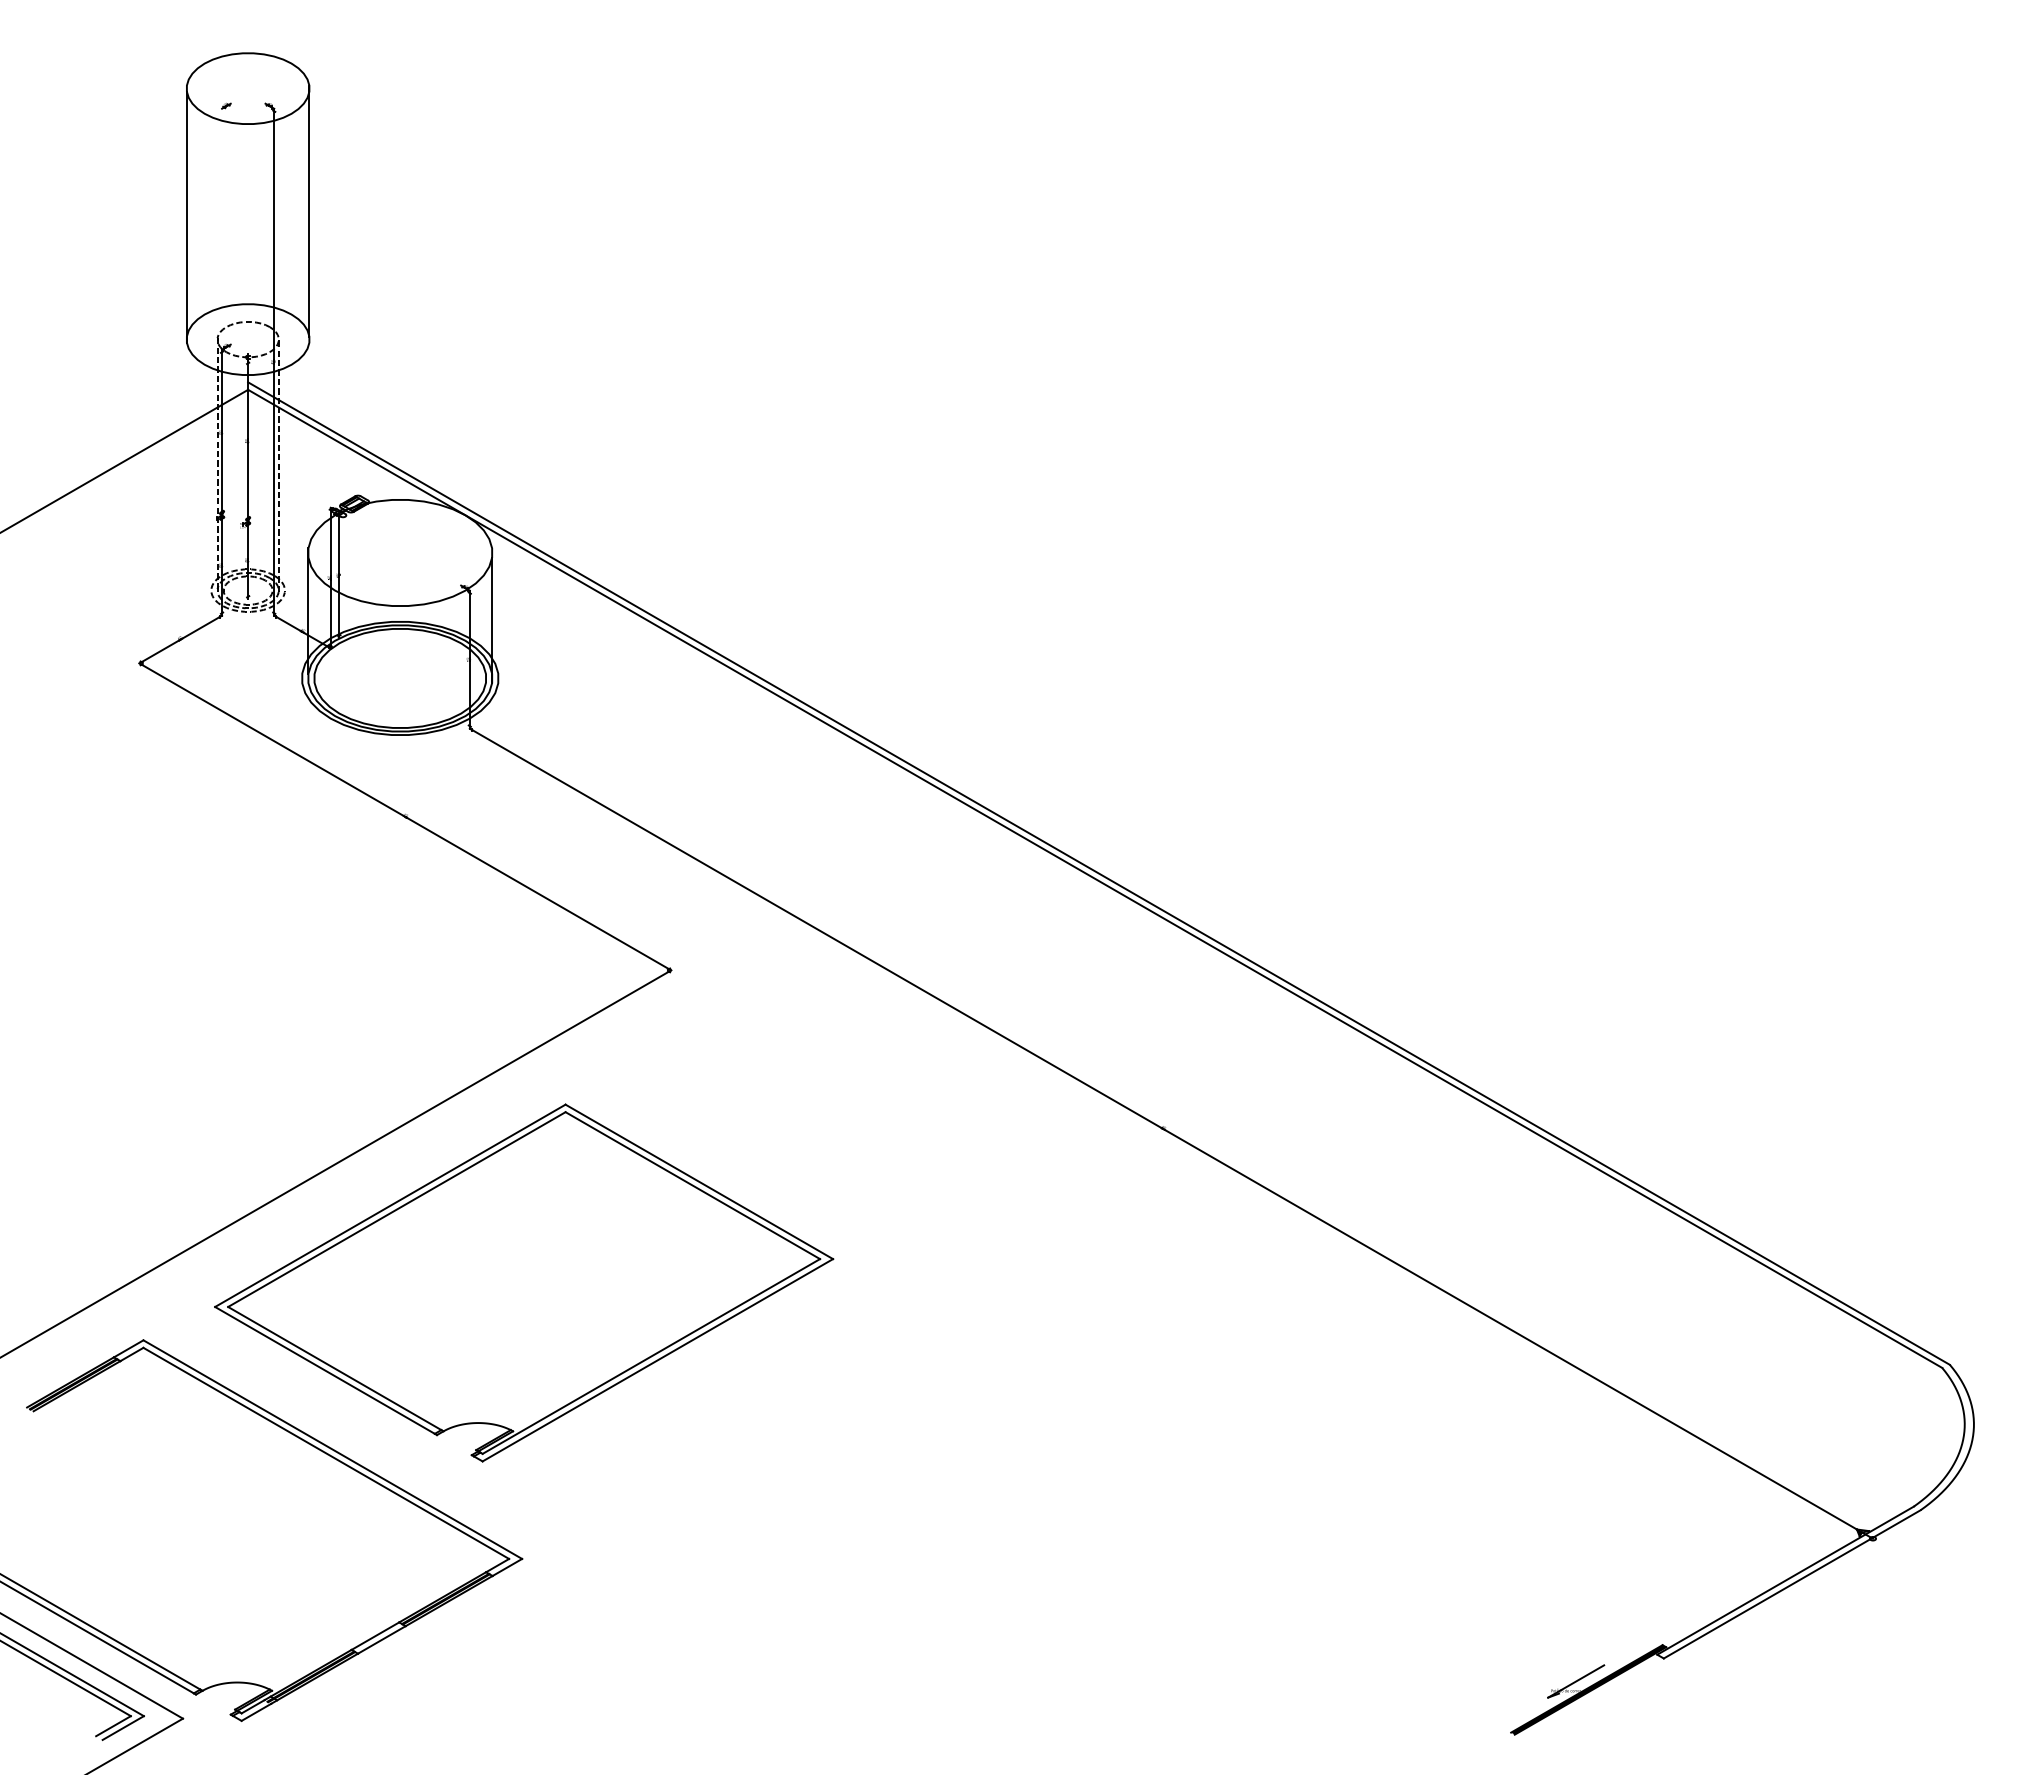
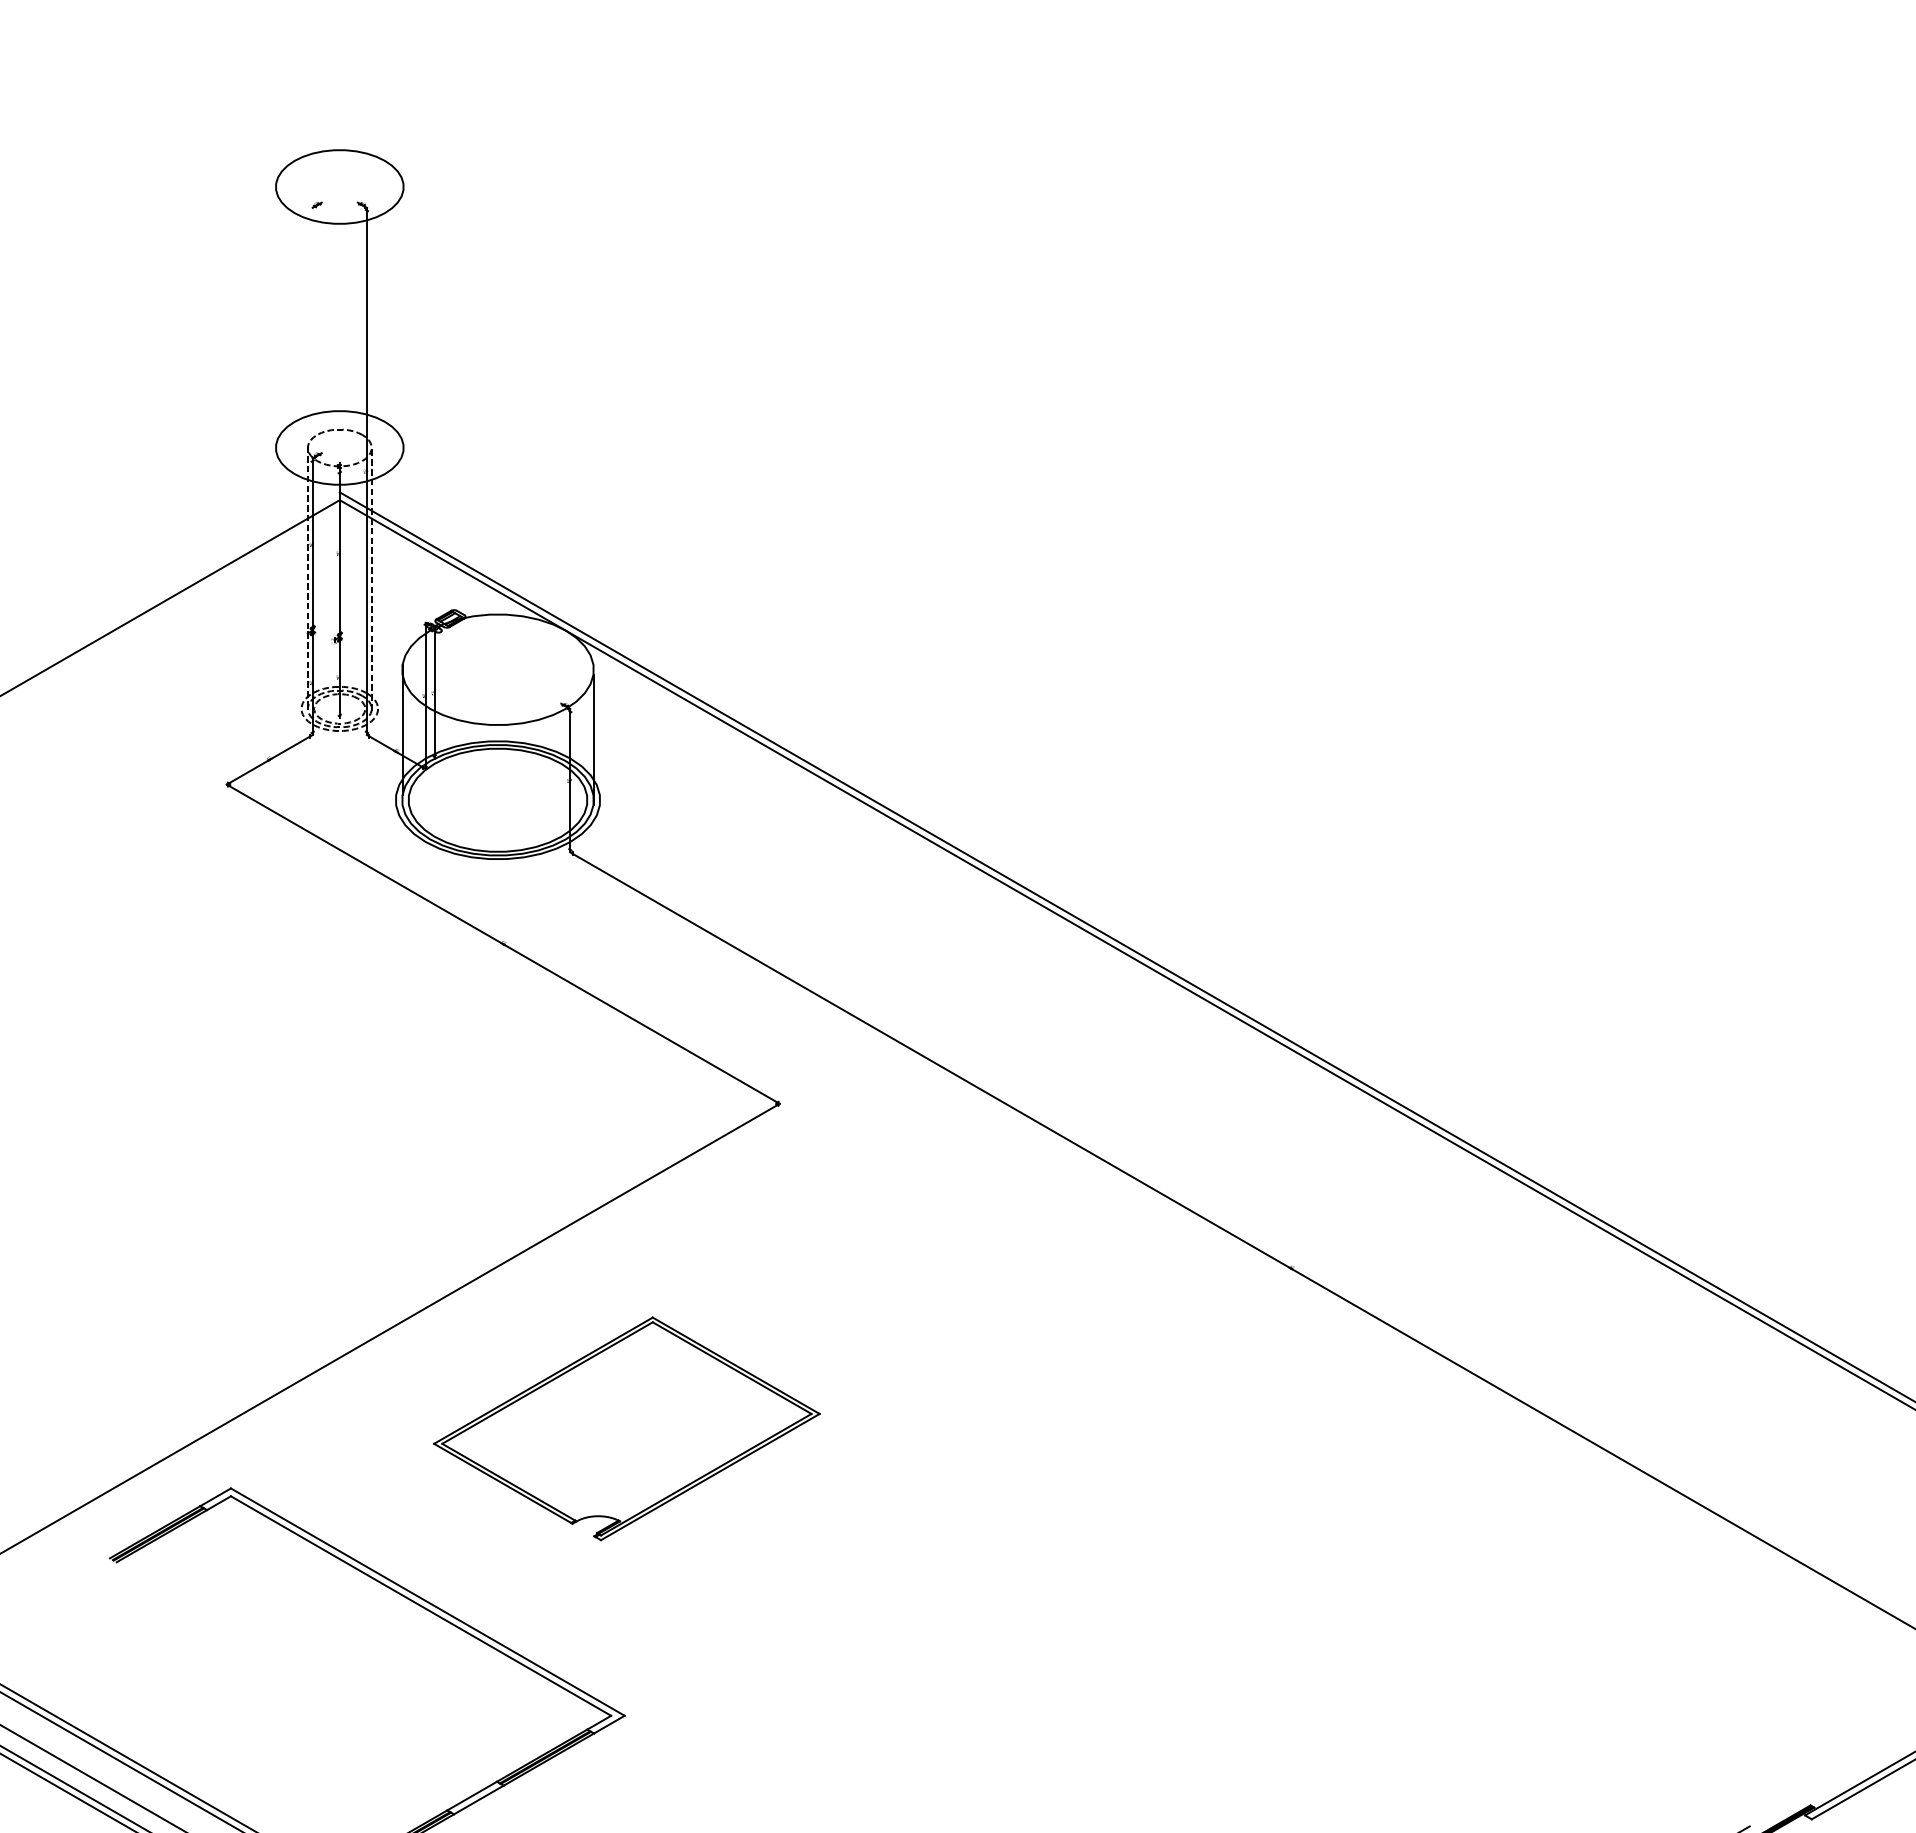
line: (309, 210) -> (403, 313), removed
line: (186, 216) -> (275, 319), removed
part: (524, 1282) -> (627, 1428), size x0.6

